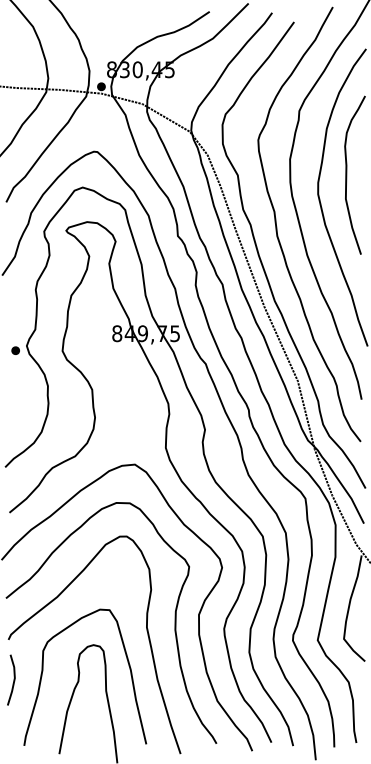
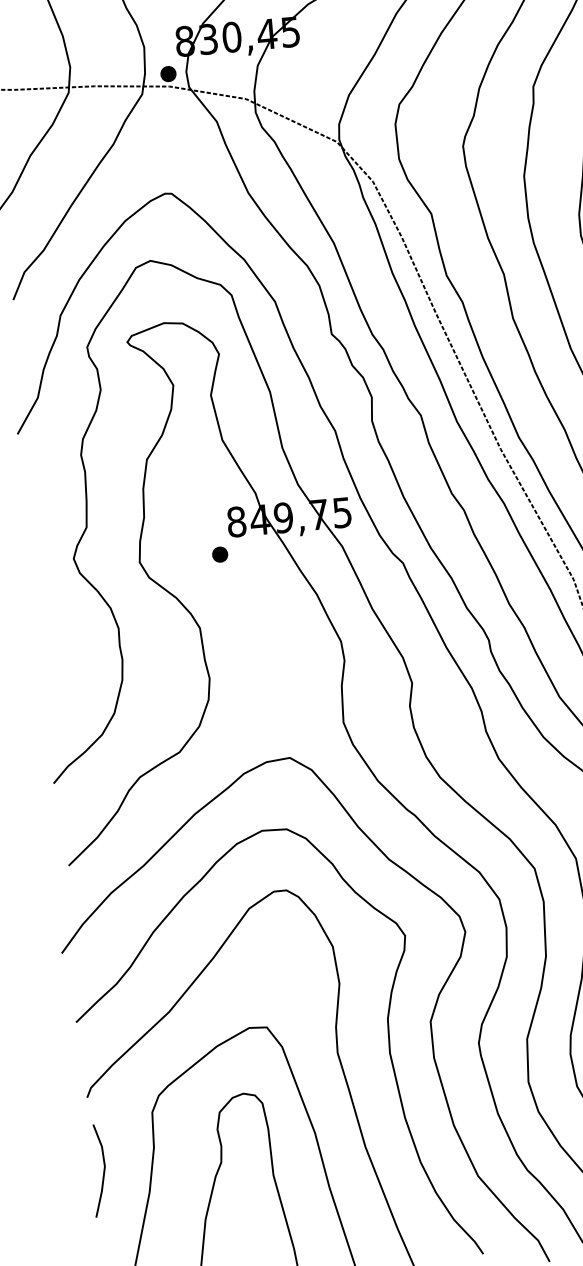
part: (15, 350) -> (219, 554), moved

